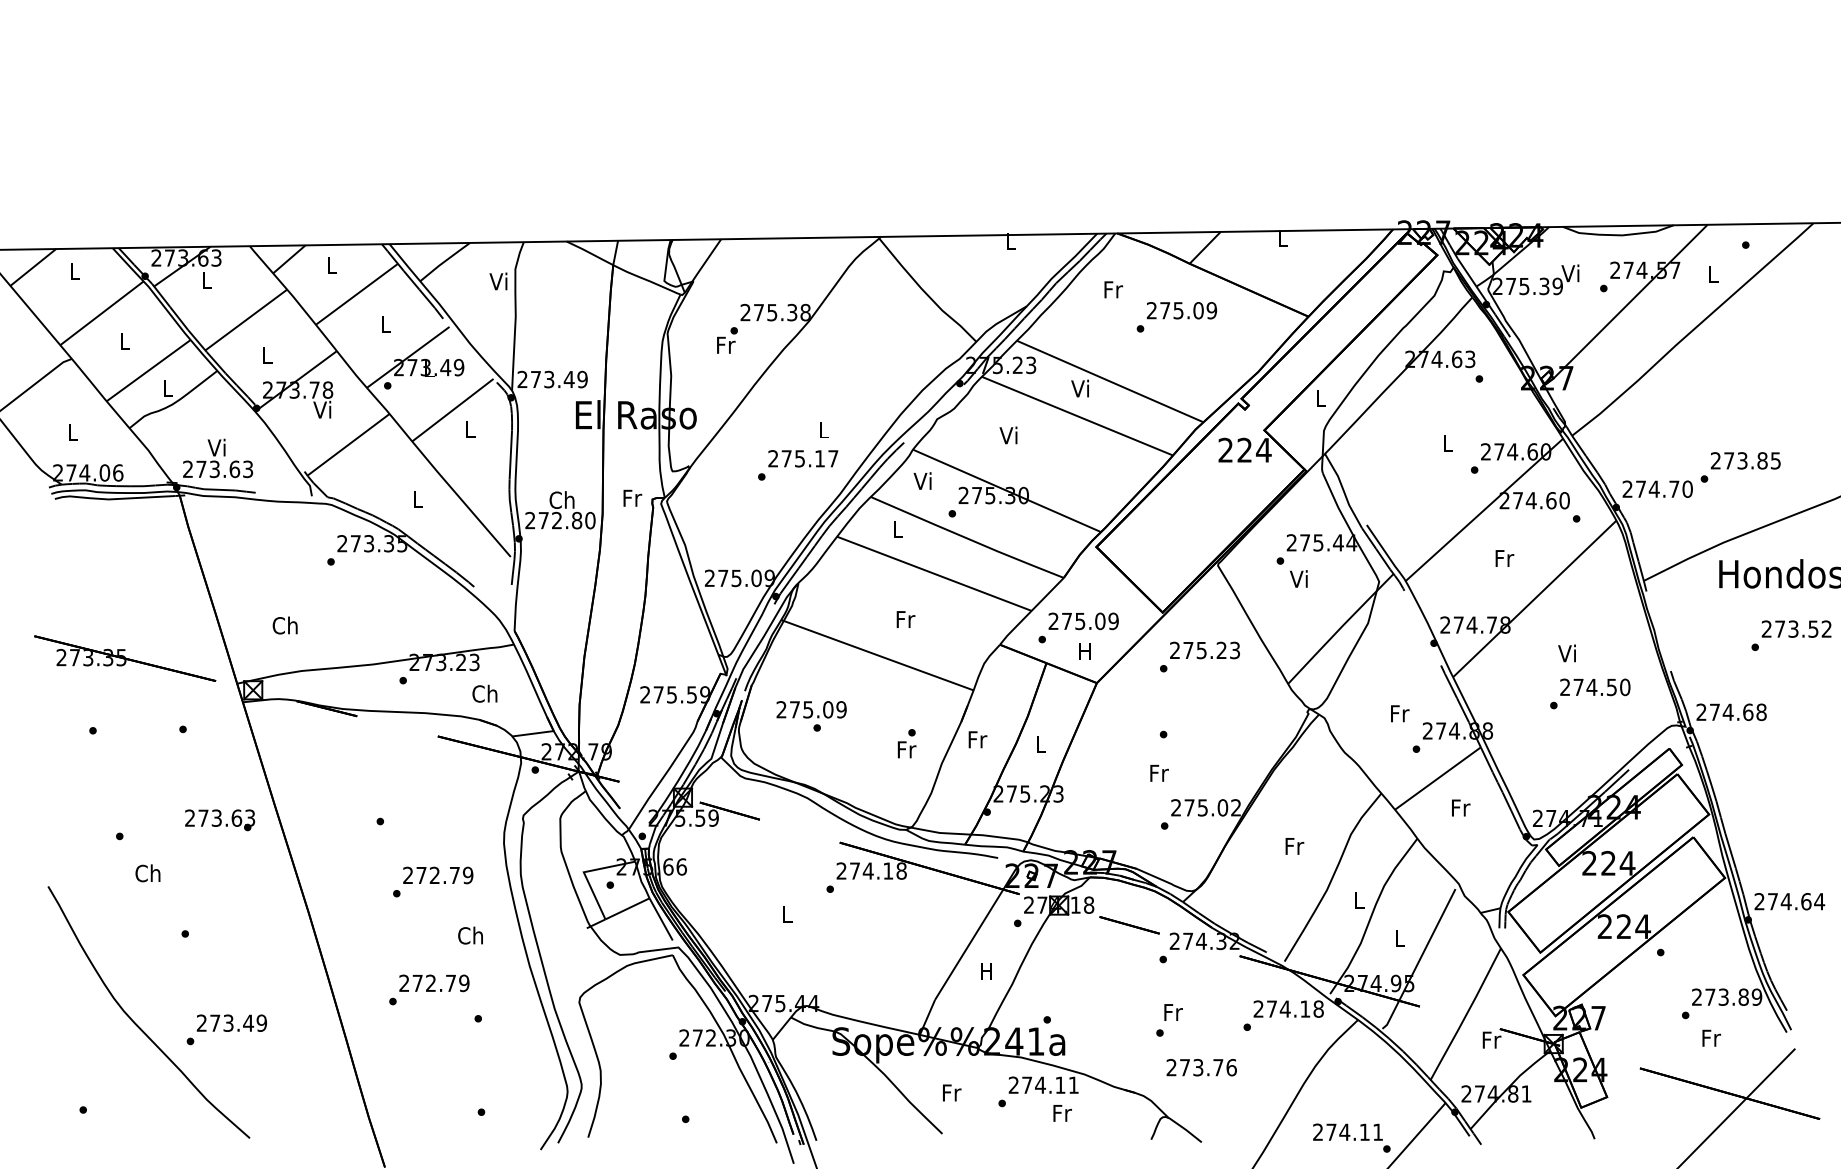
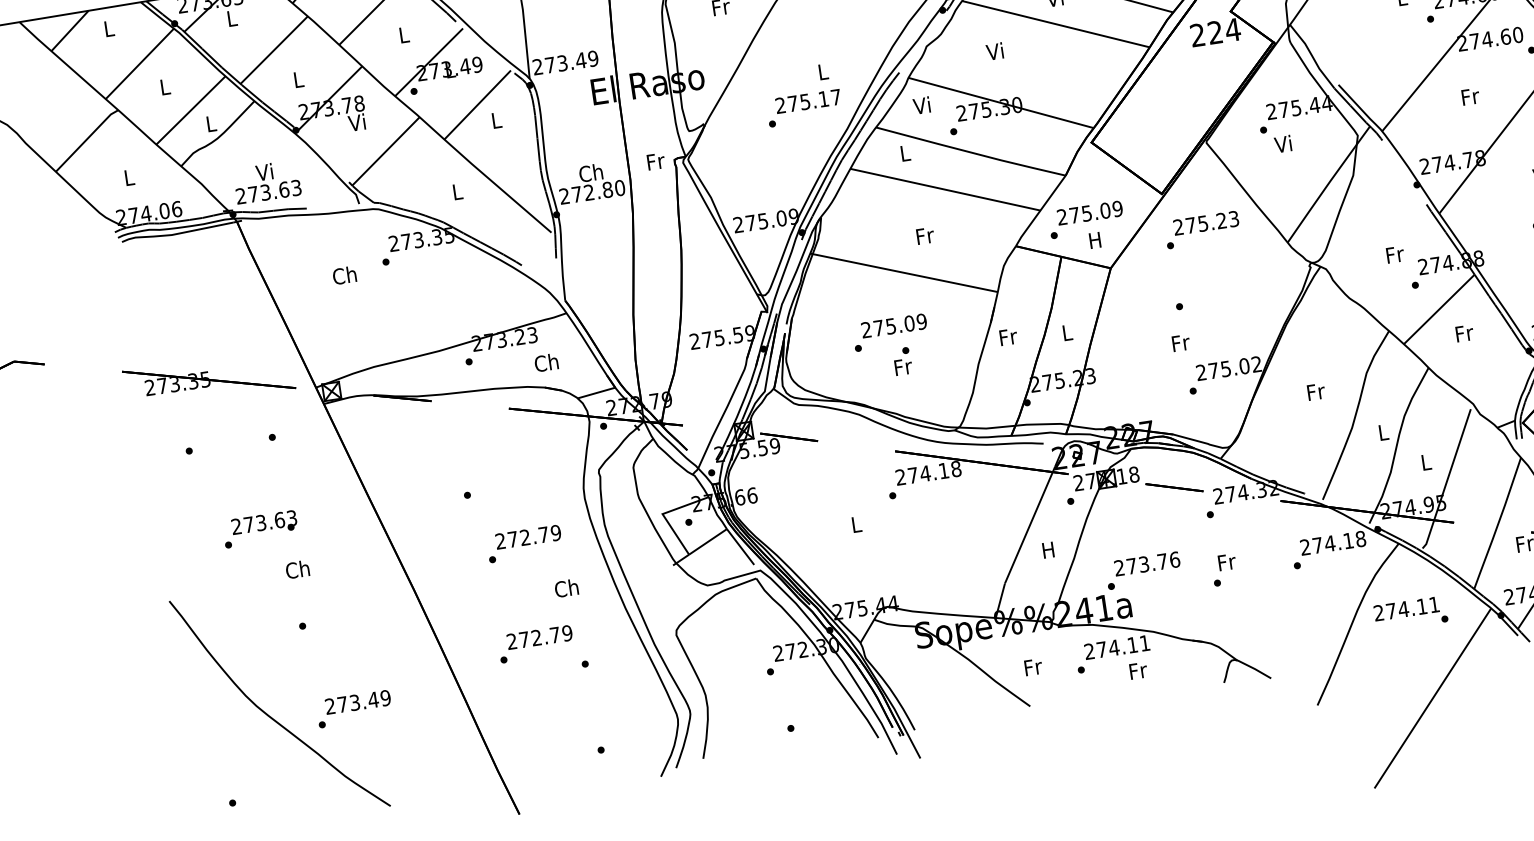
text: (284, 625) -> (344, 275), moved
text: (811, 709) -> (894, 325), moved
text: (906, 743) -> (902, 361), moved
text: (220, 820) -> (264, 524), moved
text: (147, 873) -> (297, 569), moved
text: (1201, 1067) -> (1147, 563), moved
text: (1351, 1137) -> (1410, 613), moved

